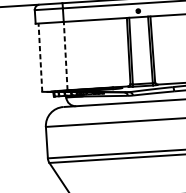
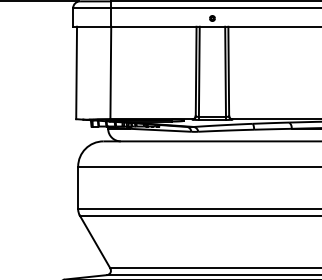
line: (65, 55) -> (110, 72), dashed -> solid
line: (40, 57) -> (76, 72), dashed -> solid

